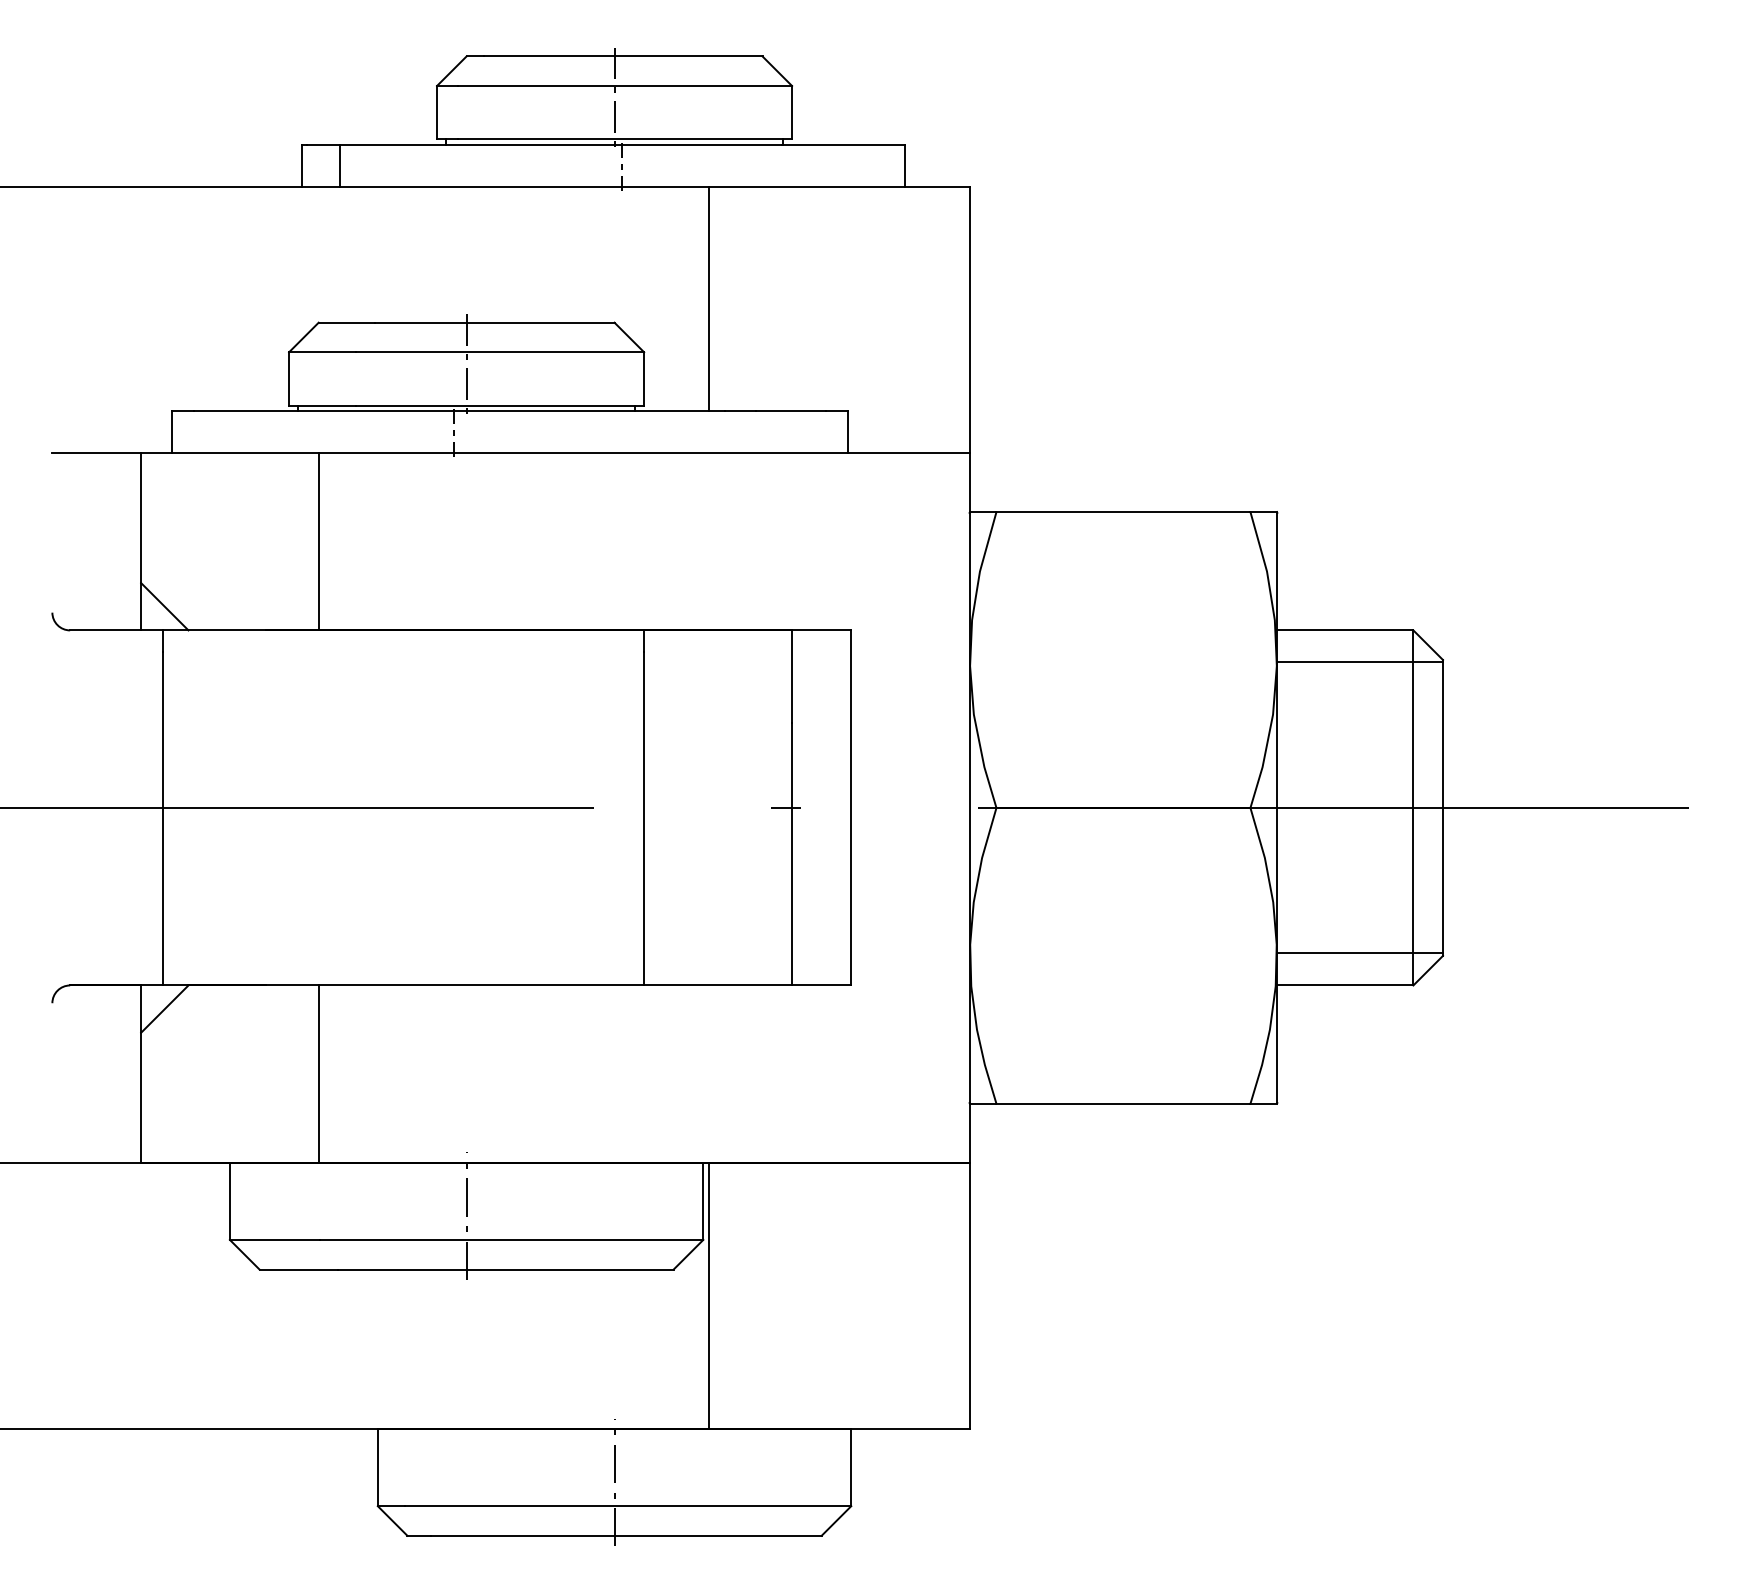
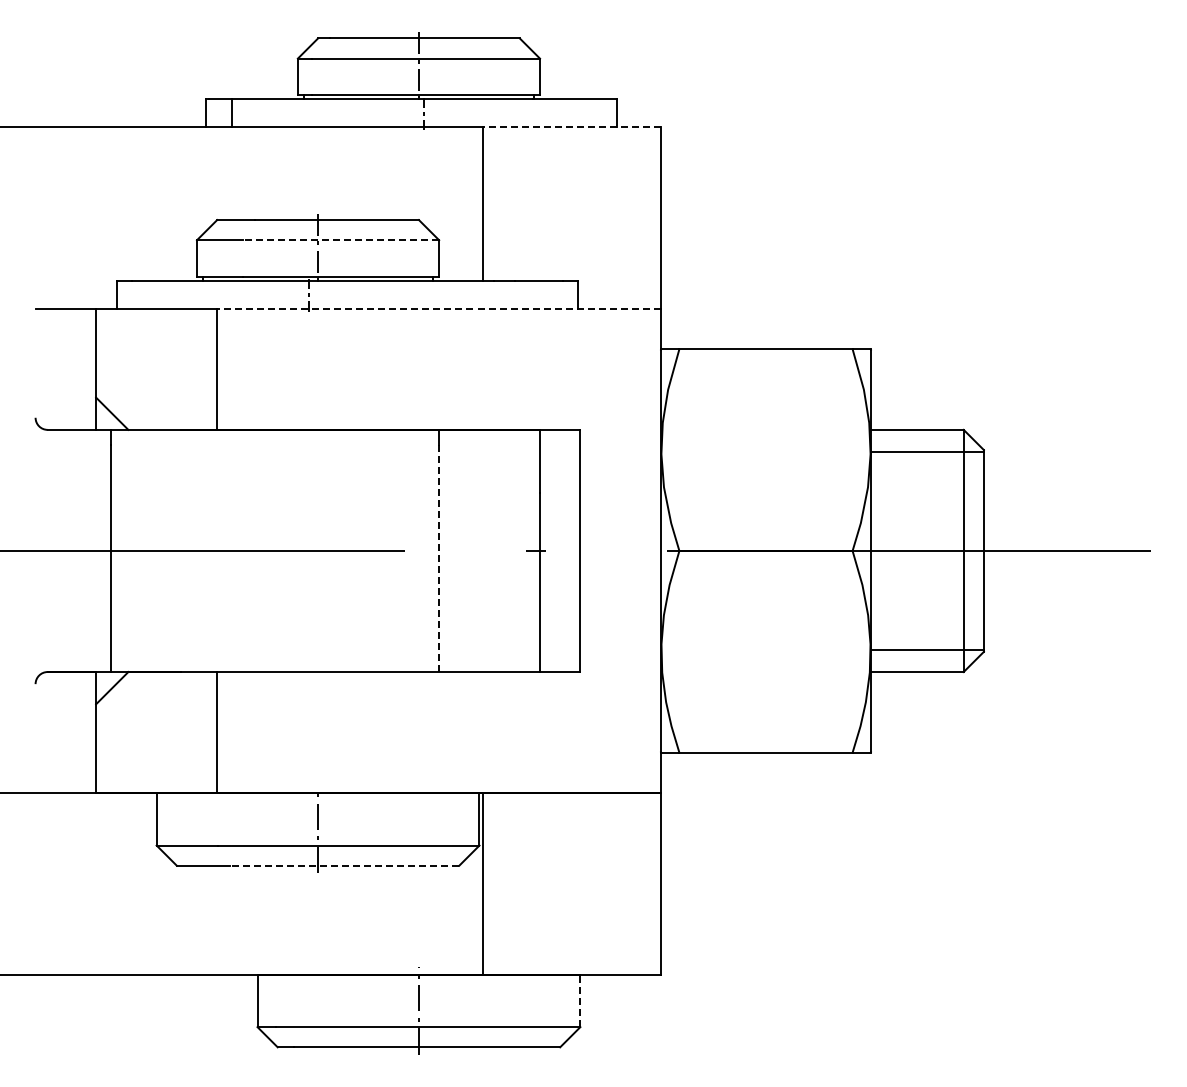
line: (839, 186) -> (572, 127), solid -> dashed
line: (499, 352) -> (340, 240), solid -> dashed
line: (644, 452) -> (439, 308), solid -> dashed
line: (644, 818) -> (439, 558), solid -> dashed
line: (505, 1269) -> (344, 865), solid -> dashed
line: (851, 1467) -> (580, 1000), solid -> dashed

